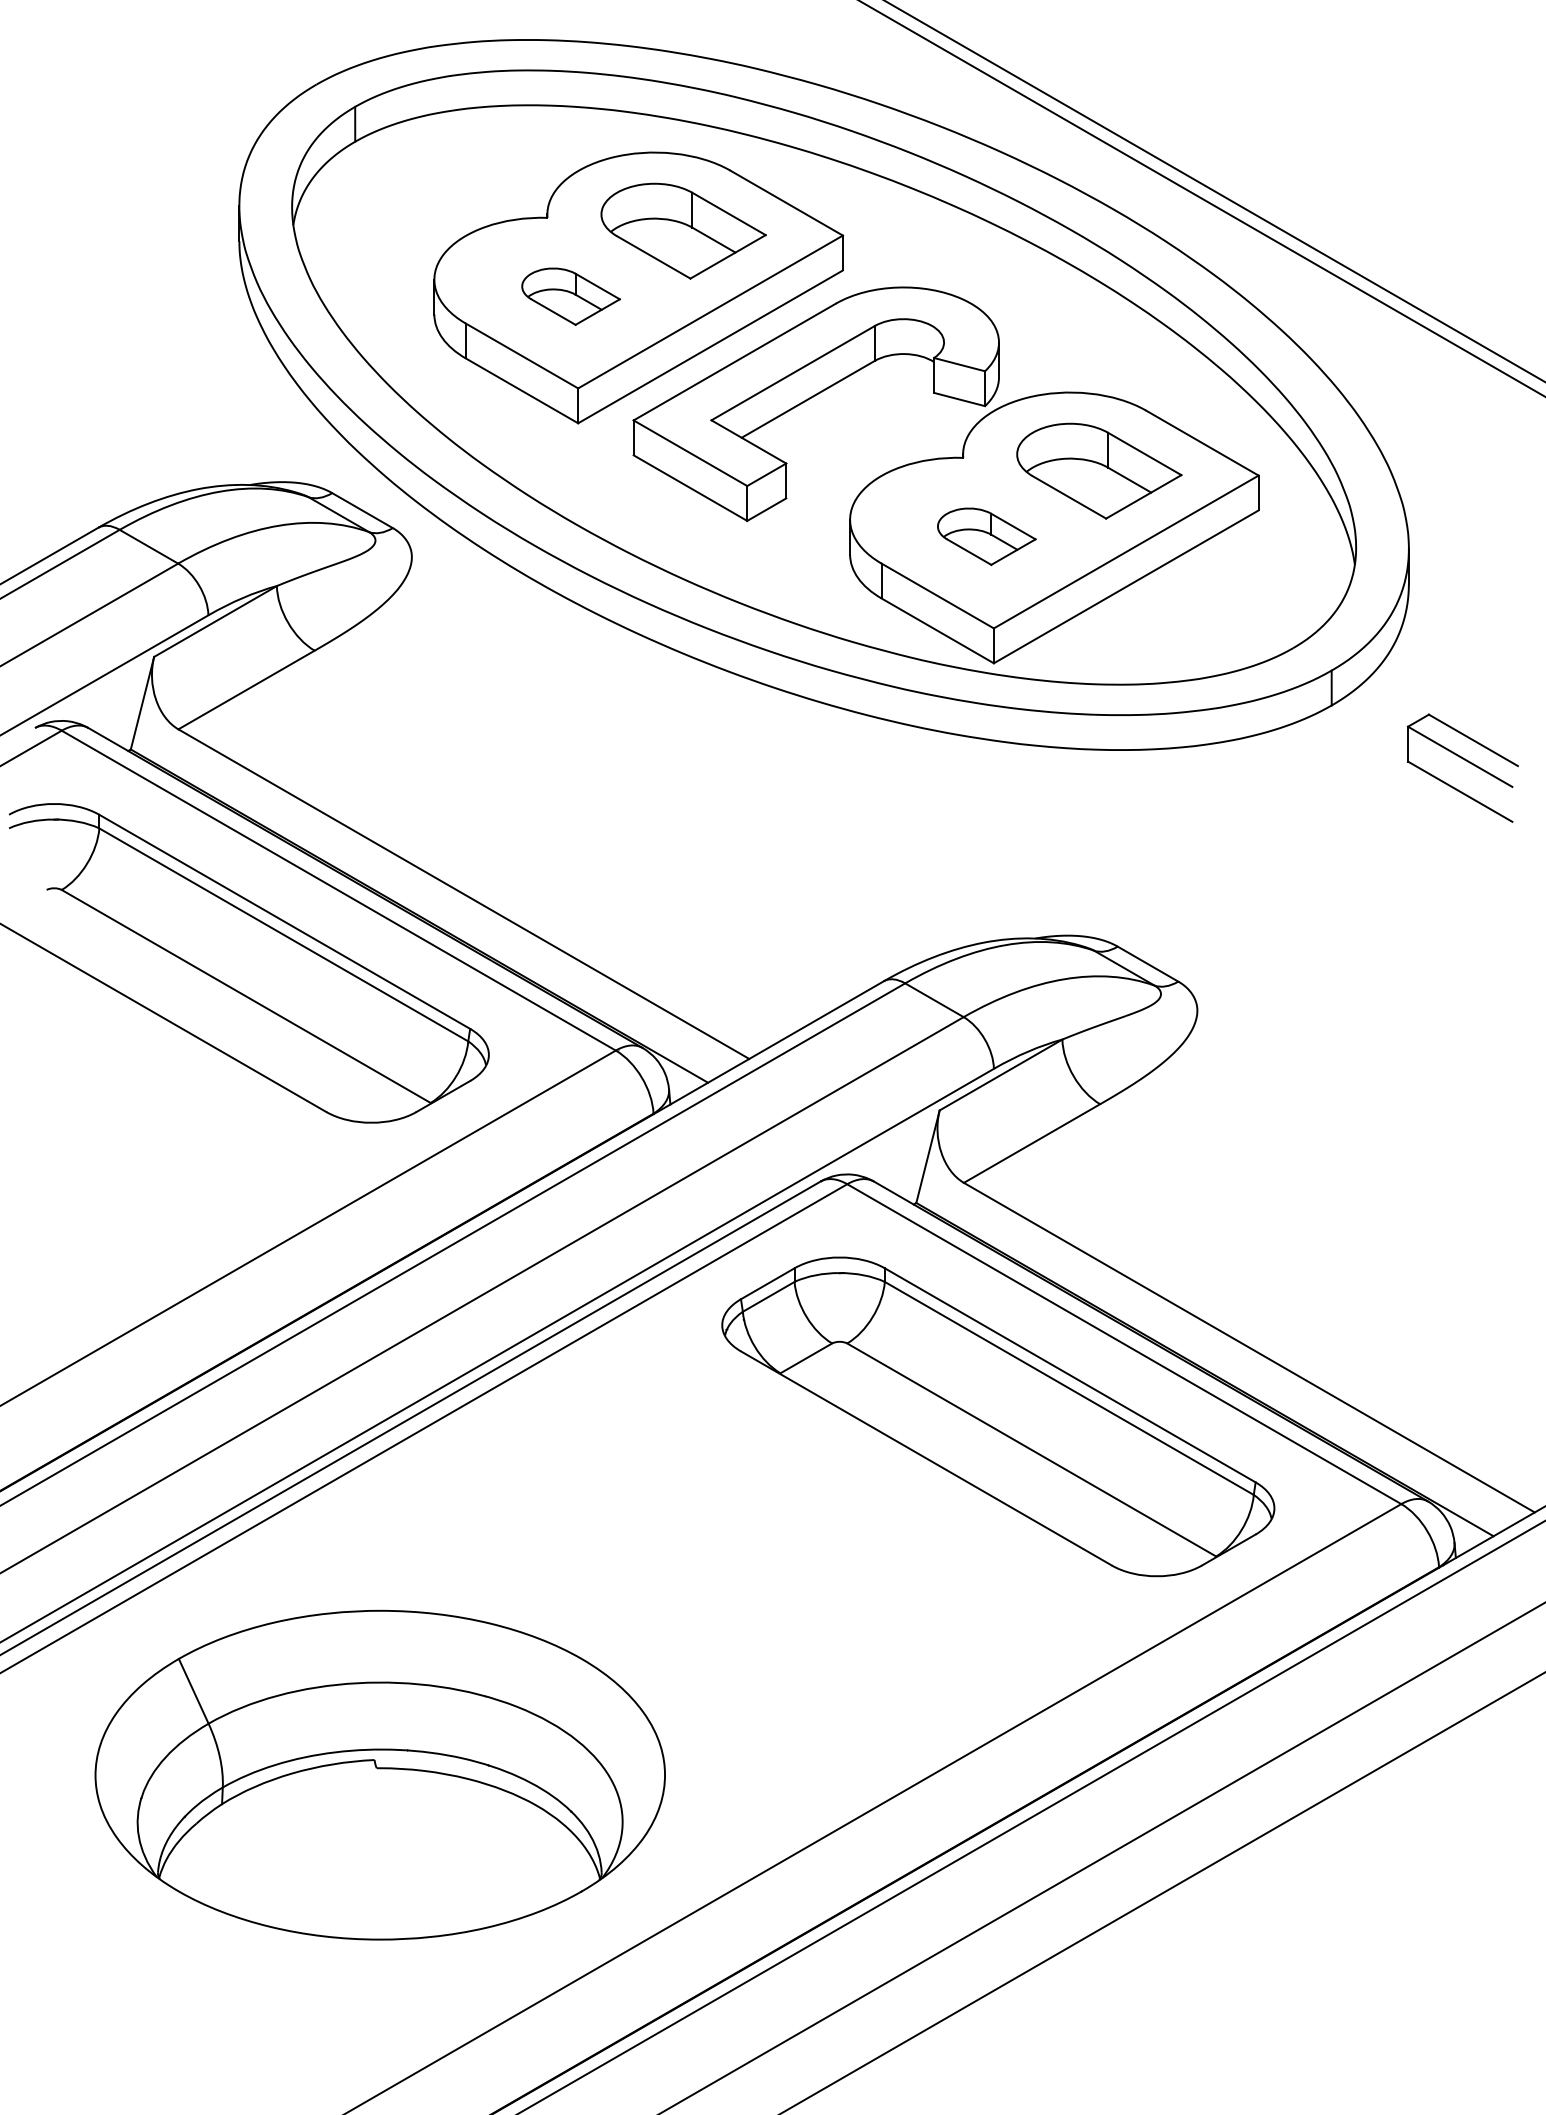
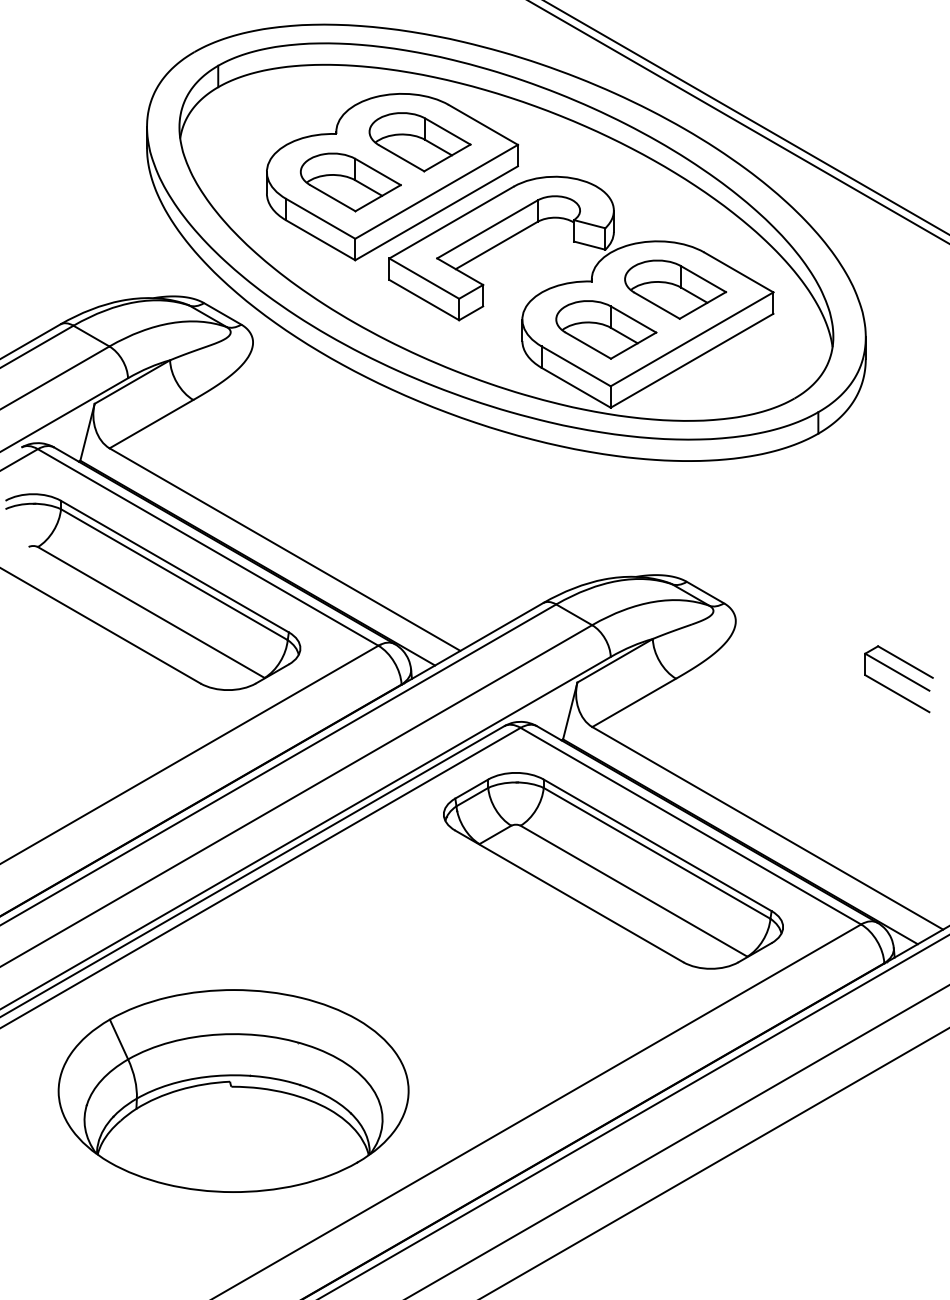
part: (570, 296) -> (350, 182), size x1.67
part: (986, 535) -> (606, 329), size x1.67
part: (1462, 768) -> (898, 679), moved

